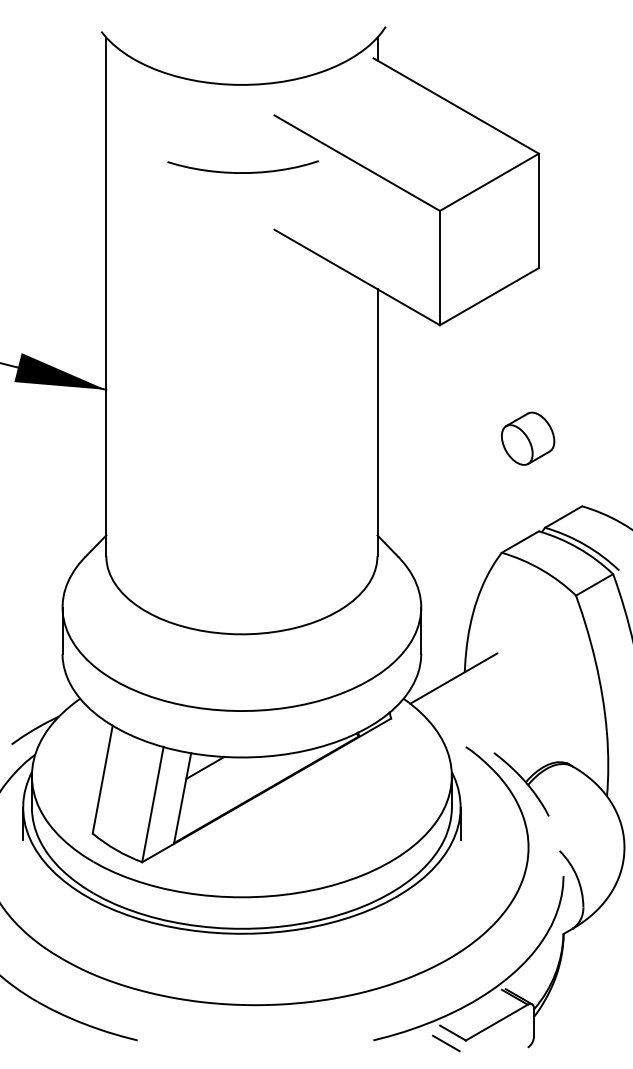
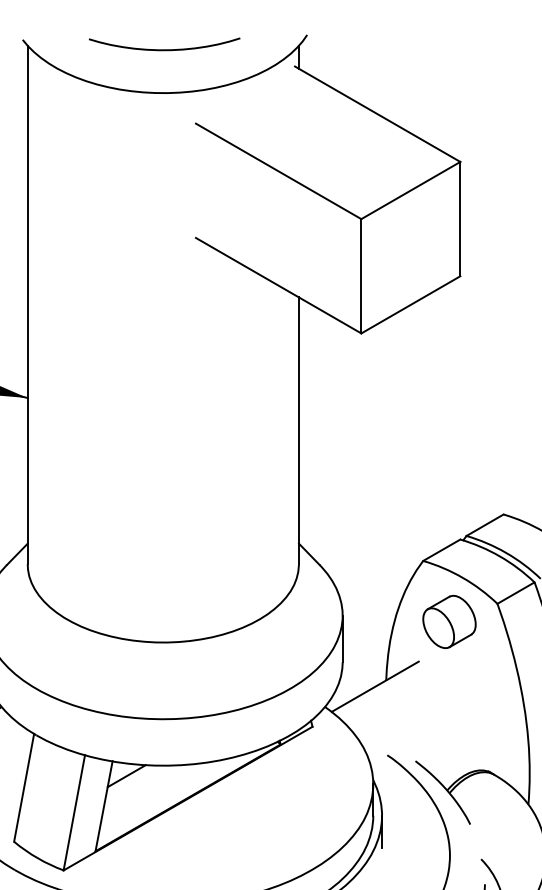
curve: (242, 172) -> (163, 49), moved
part: (527, 438) -> (448, 621), moved

